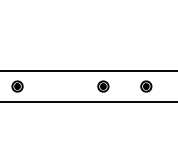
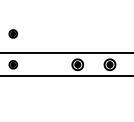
part: (17, 45) -> (13, 33), added
part: (103, 86) -> (77, 64), size x1.4
part: (146, 86) -> (110, 64), size x1.4

